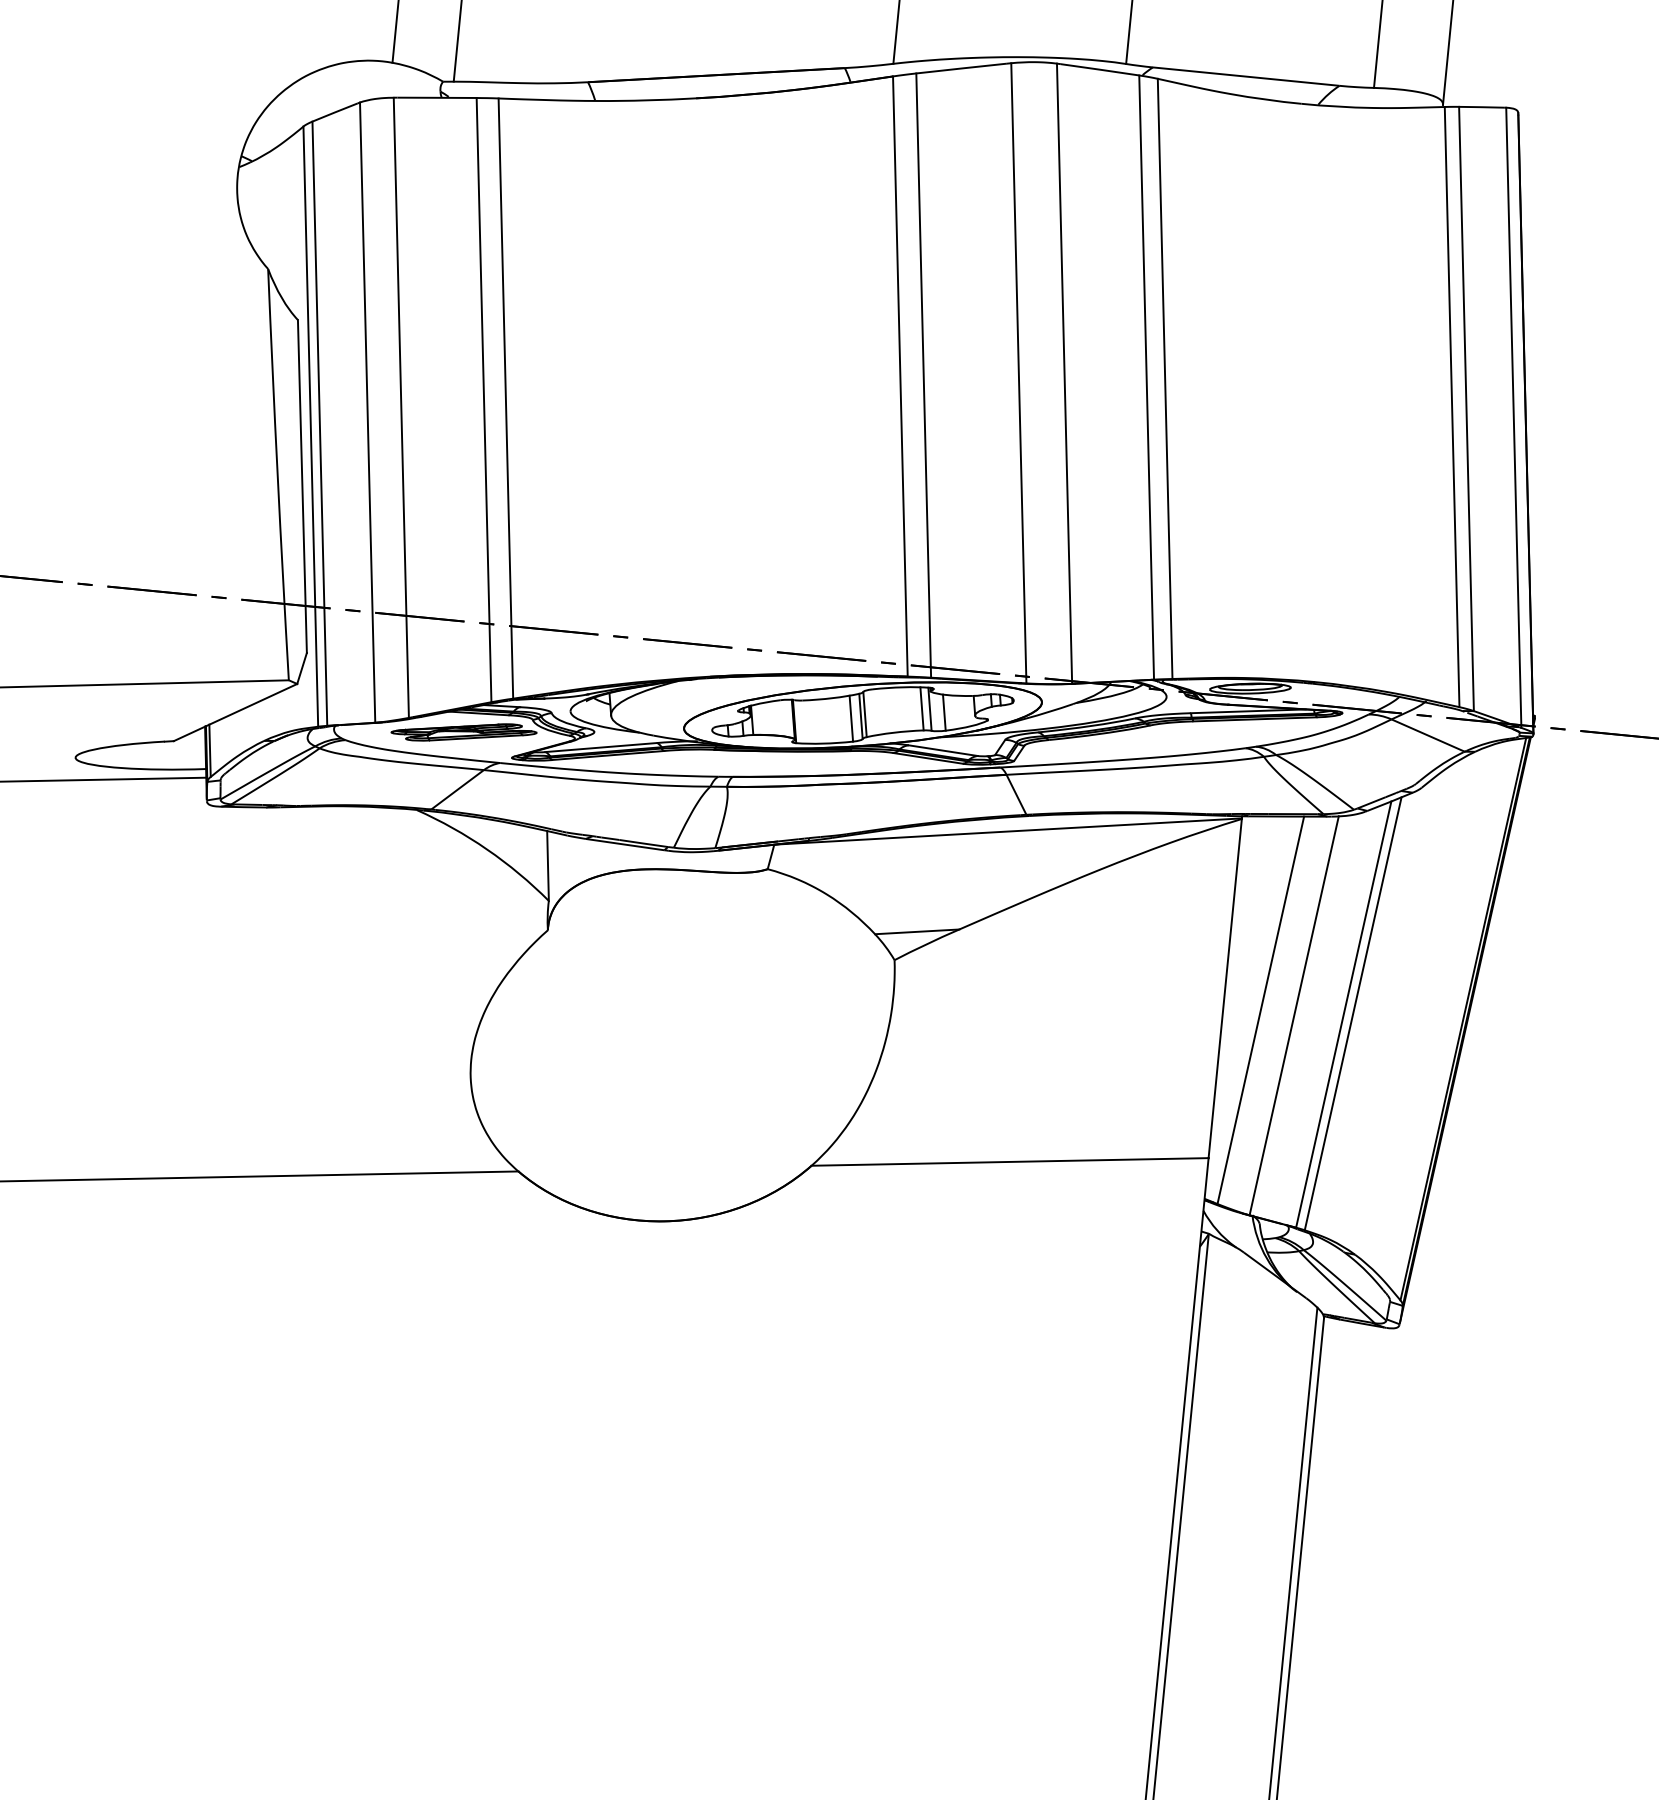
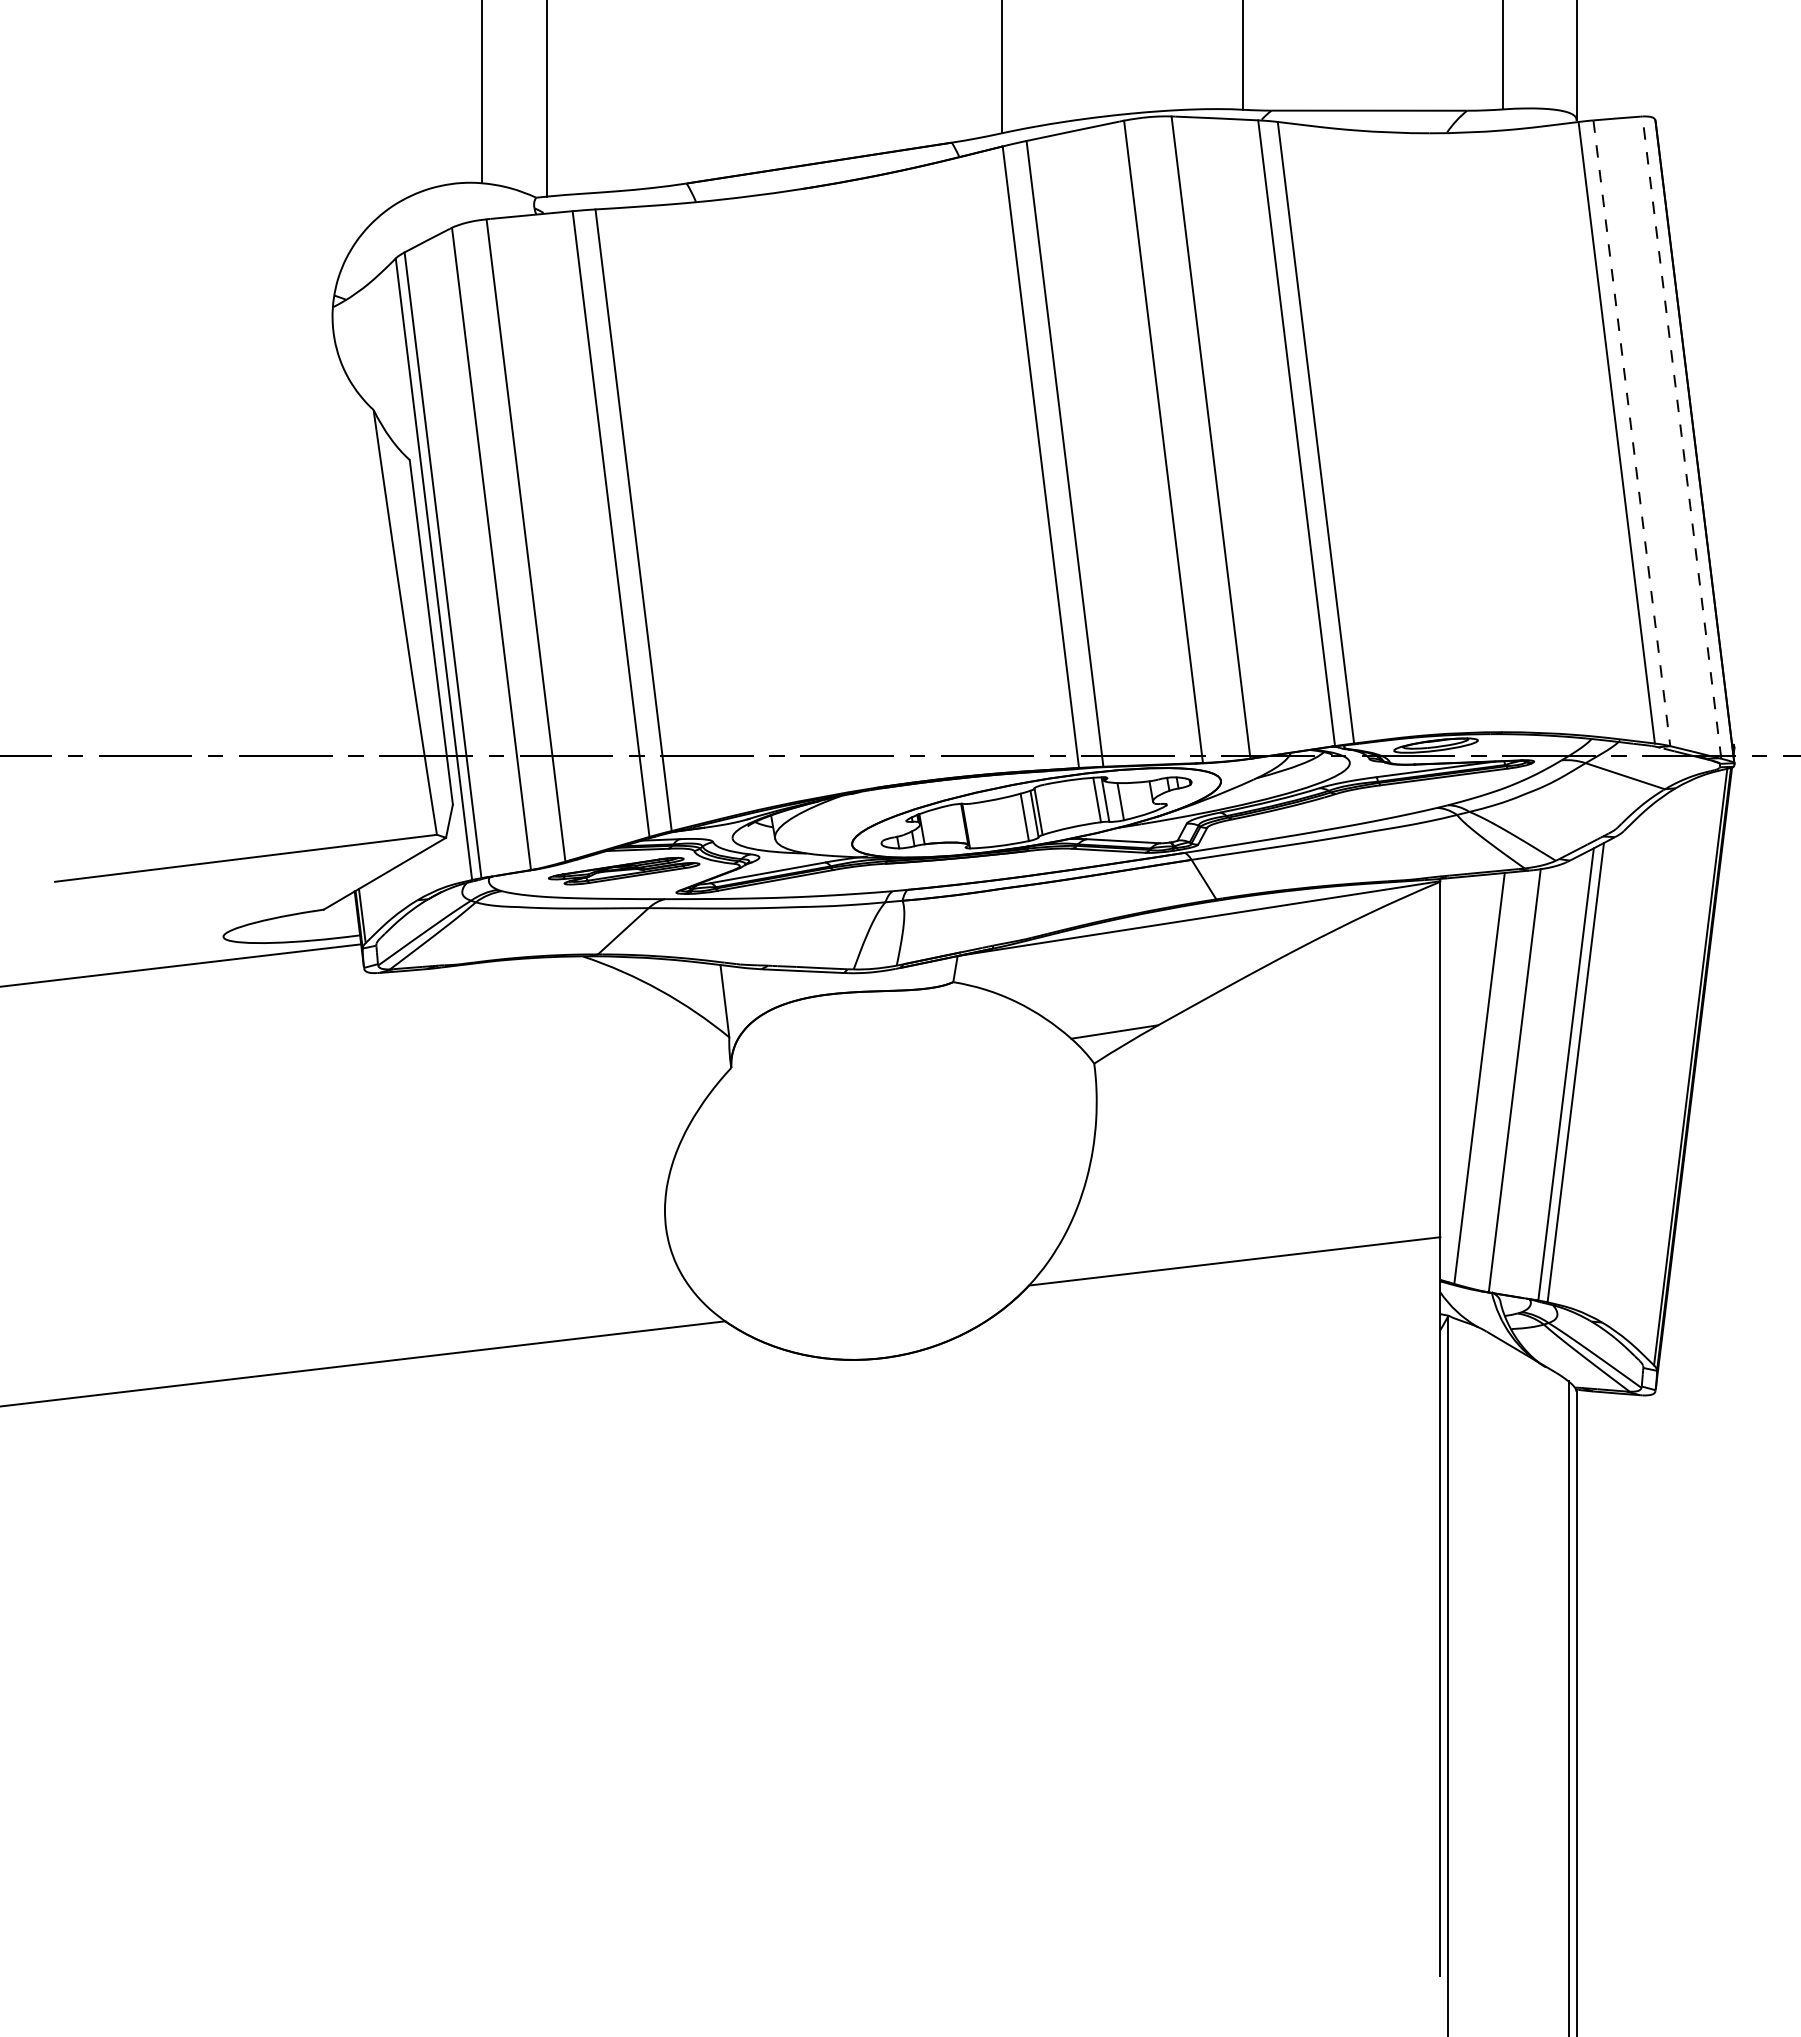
line: (1466, 409) -> (1631, 433), solid -> dashed
line: (1513, 417) -> (1681, 437), solid -> dashed

